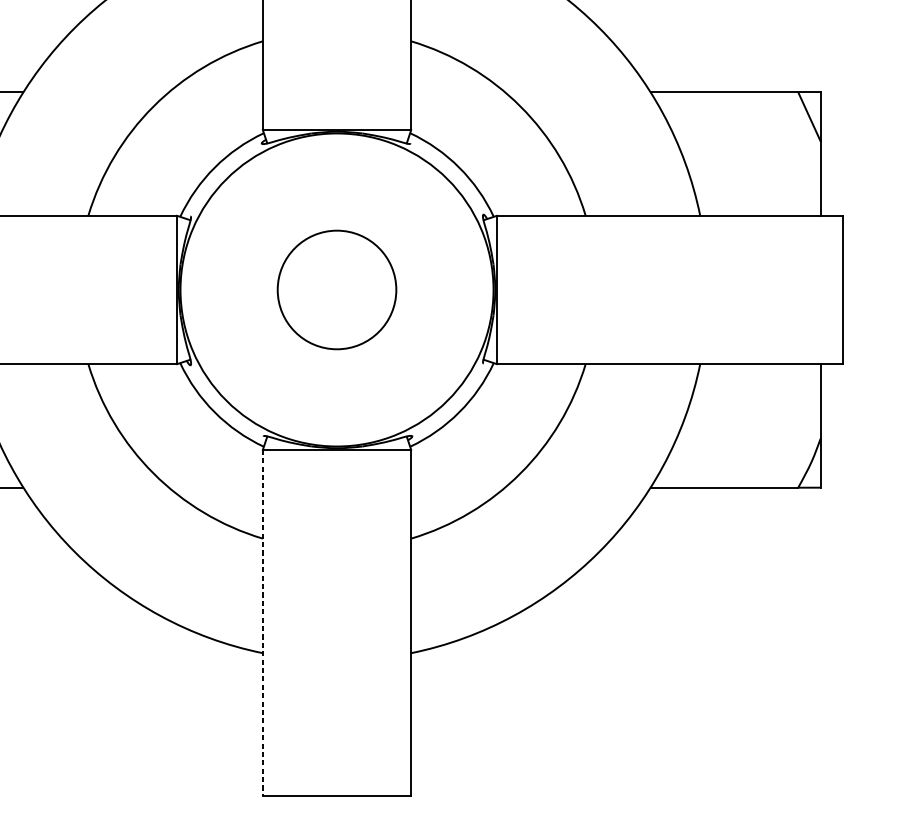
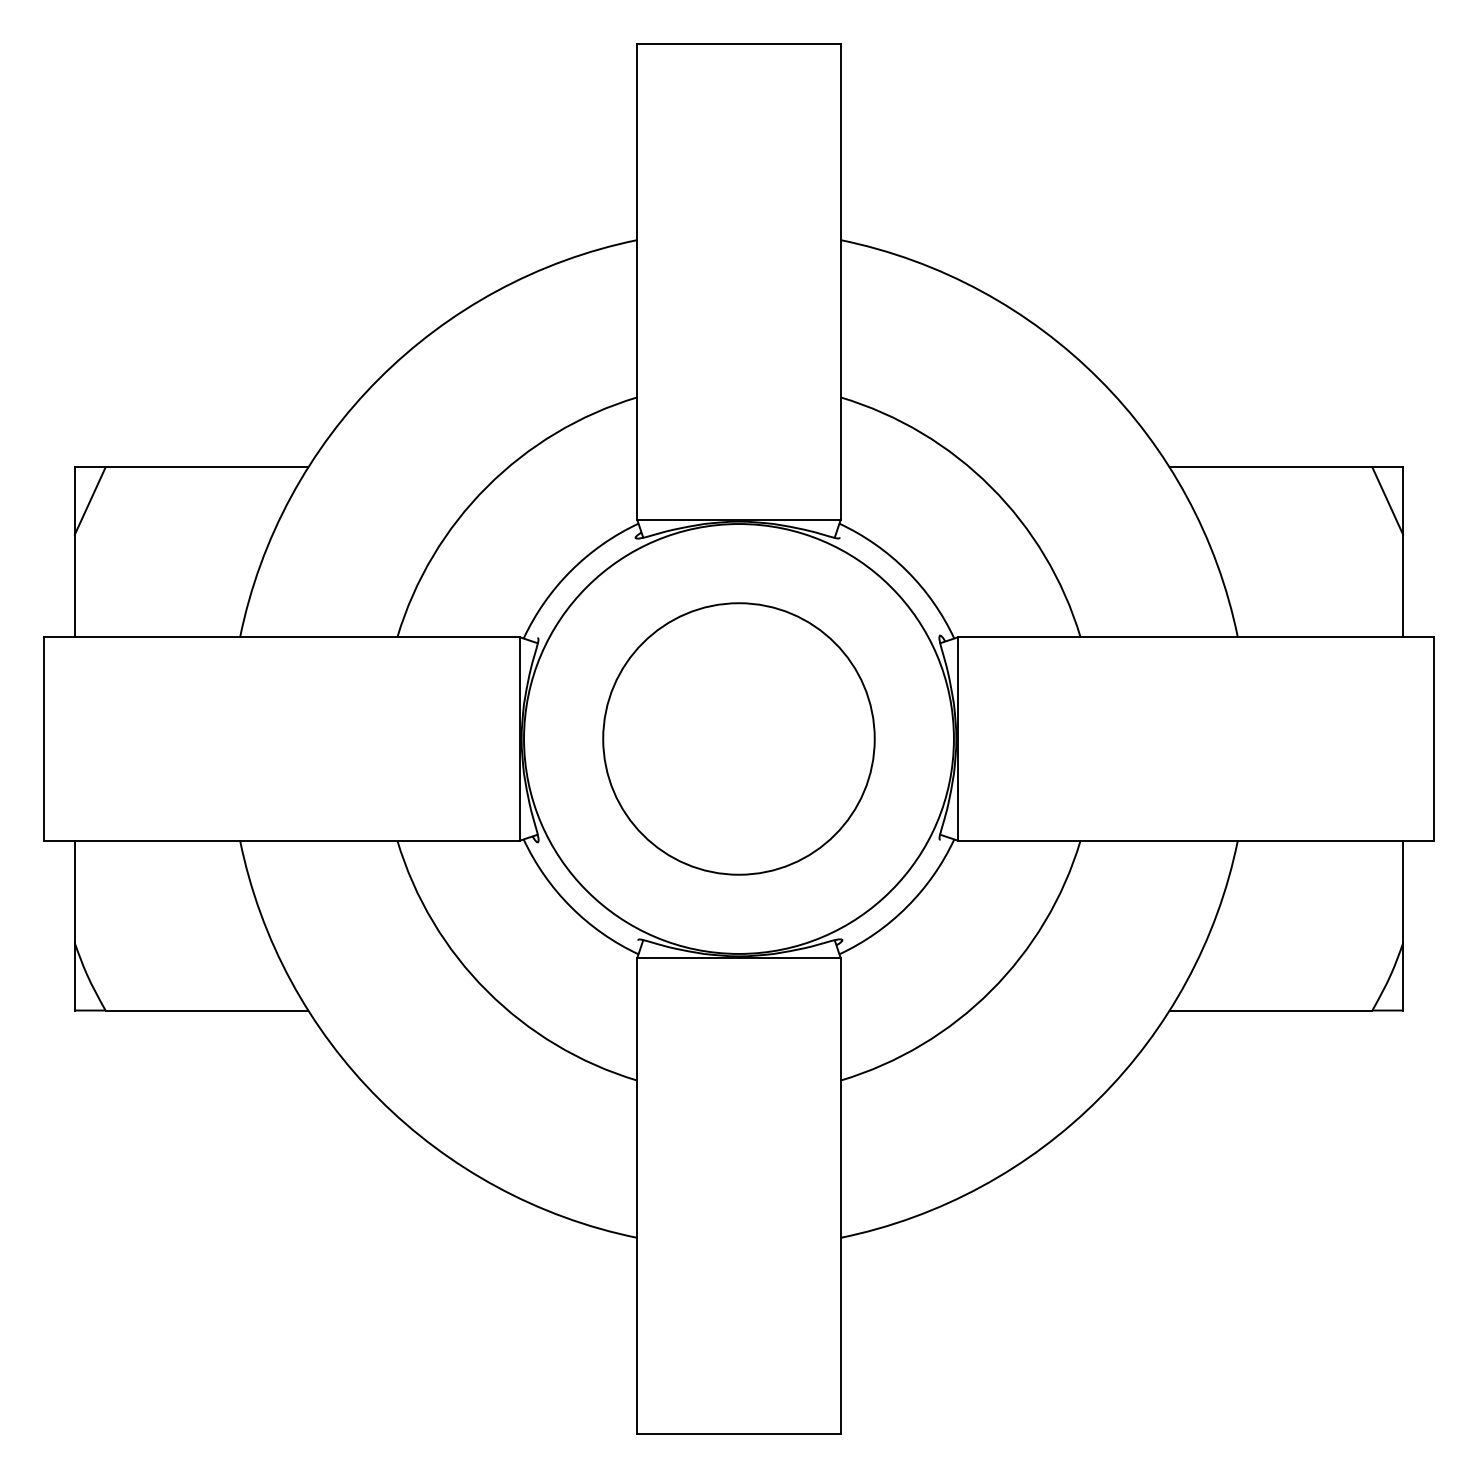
circle: (336, 289) -> (738, 738), size x1.67
line: (263, 623) -> (637, 1196), dashed -> solid

